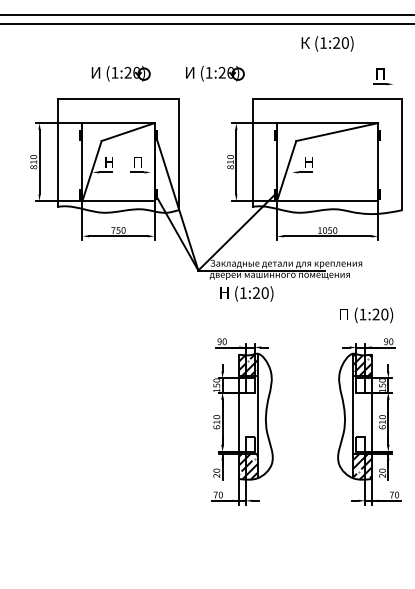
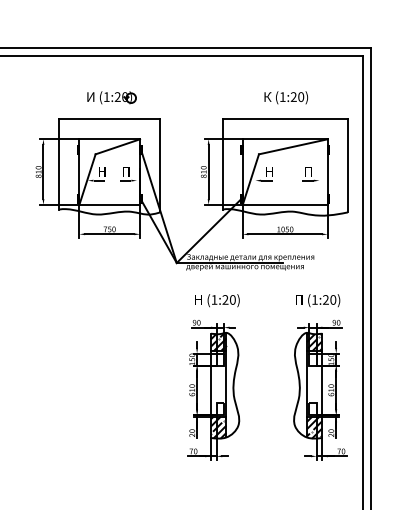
text: (327, 43) -> (286, 97), moved
part: (214, 73) -> (190, 97), removed
part: (382, 76) -> (310, 174), moved
text: (246, 293) -> (217, 300), moved

